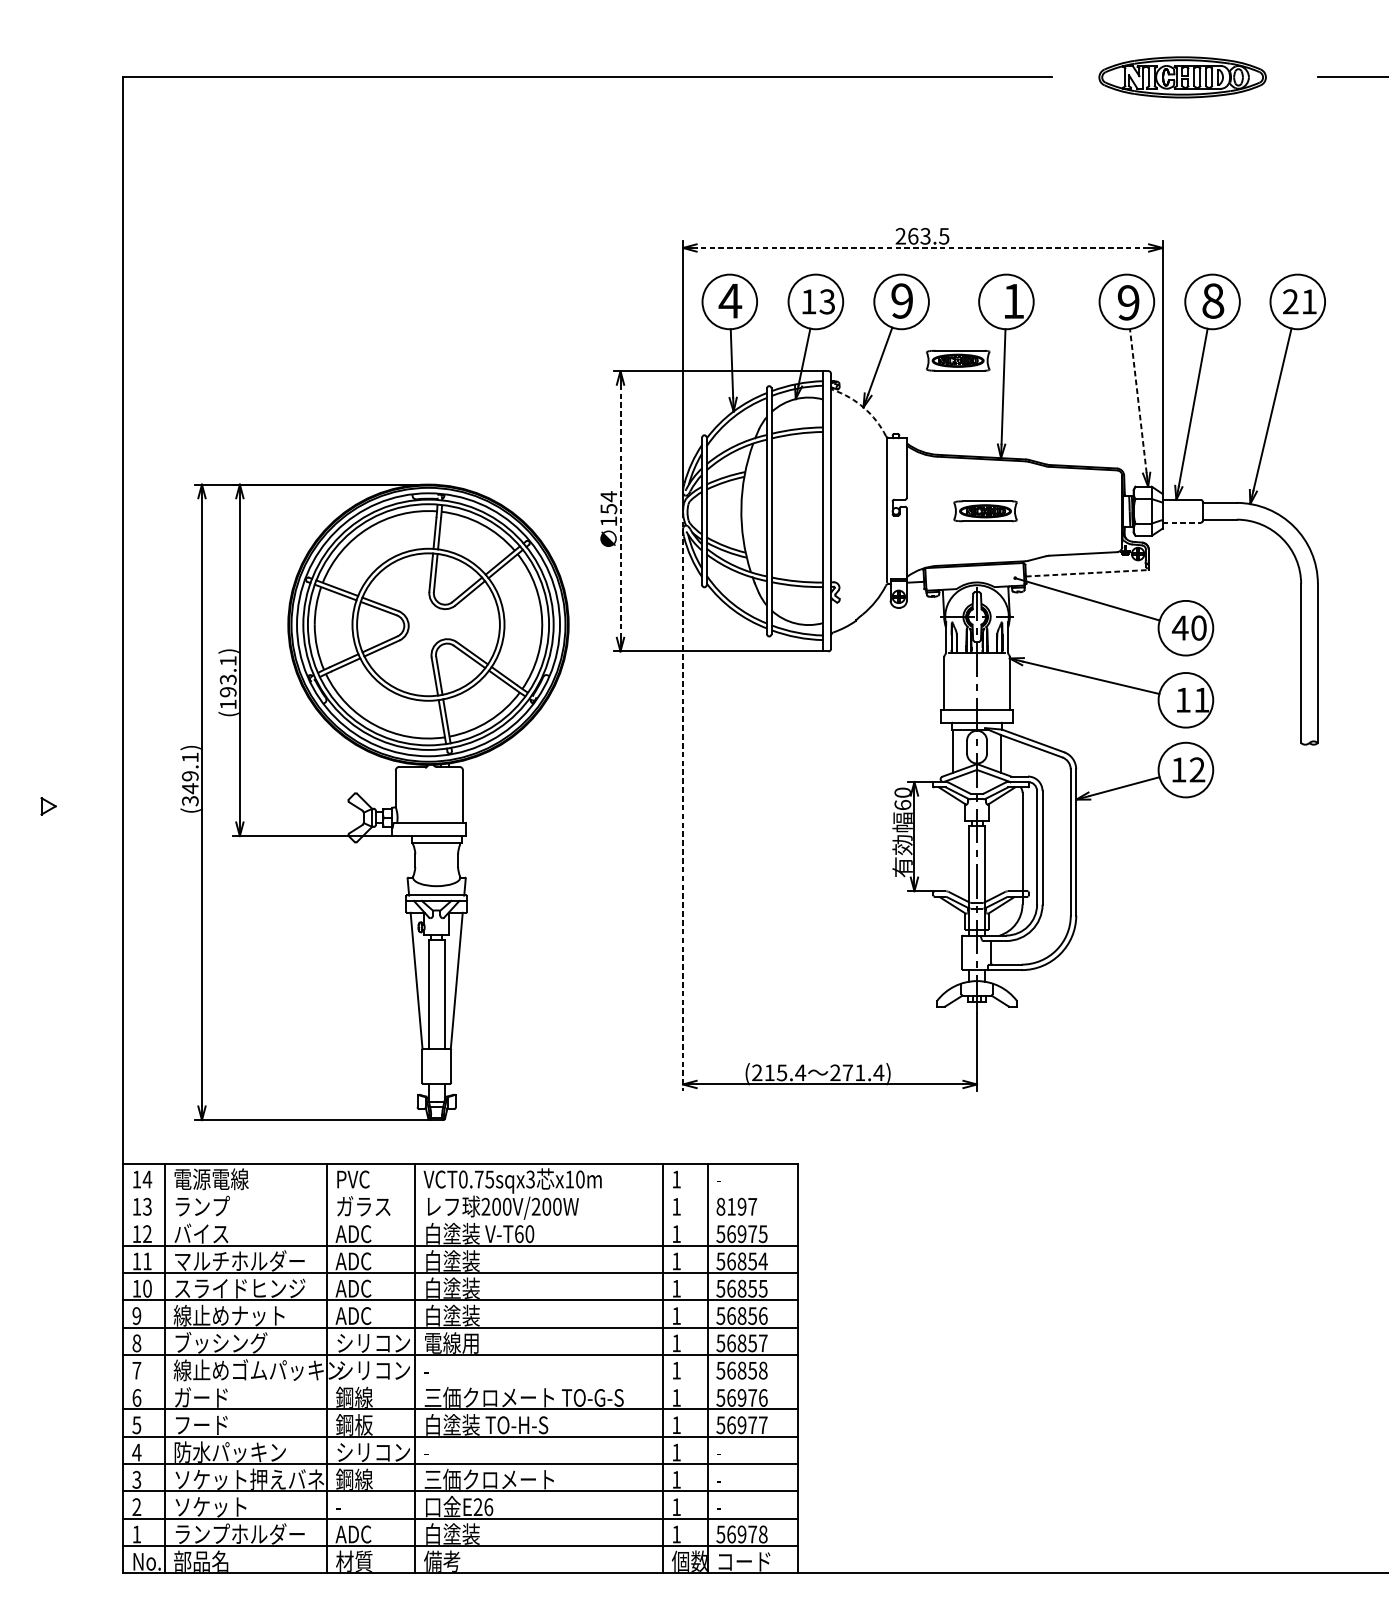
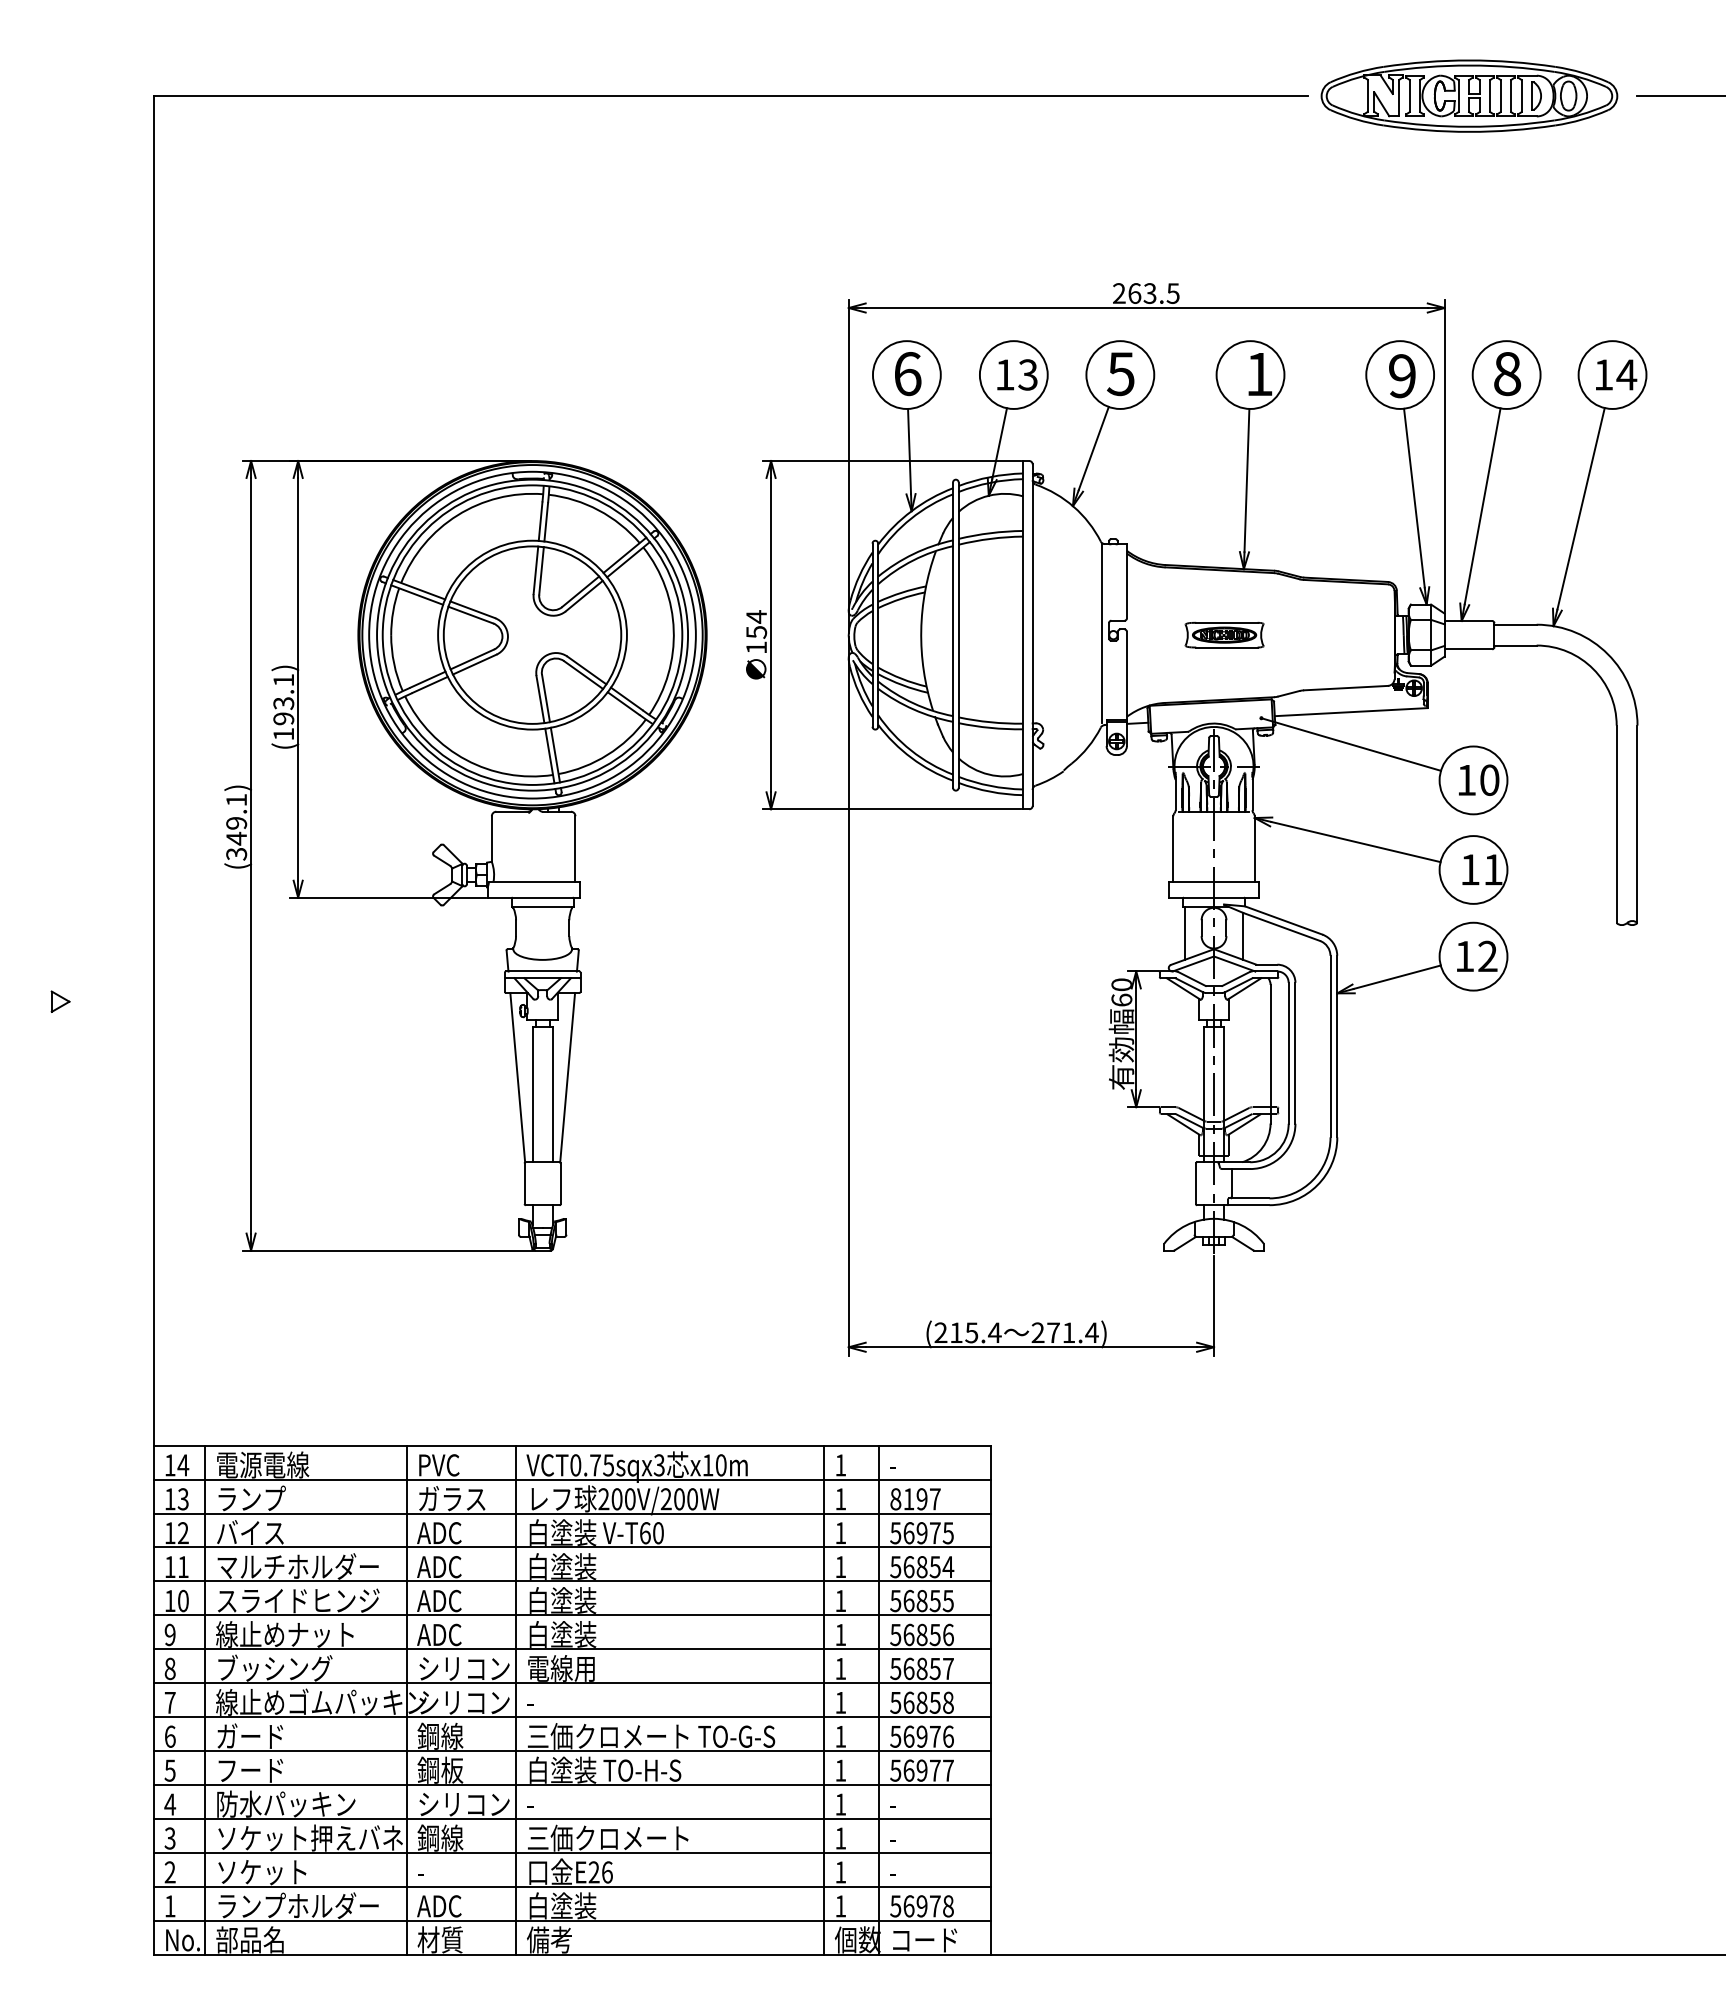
part: (1182, 76) -> (1469, 95), size x1.43
line: (922, 248) -> (1146, 308), dashed -> solid
text: (730, 301) -> (907, 374), 4 -> 6
text: (901, 301) -> (1120, 374), 9 -> 5
text: (1300, 301) -> (1615, 374), 21 -> 14
part: (958, 360) -> (1190, 447), removed
line: (1138, 400) -> (1414, 497), dashed -> solid
arc: (863, 407) -> (1073, 506), dashed -> solid
line: (620, 511) -> (771, 635), dashed -> solid
line: (1181, 522) -> (1468, 649), dashed -> solid
line: (1087, 573) -> (1351, 712), dashed -> solid
text: (1180, 628) -> (1466, 780), 40 -> 10
part: (374, 802) -> (465, 855), moved
line: (682, 802) -> (848, 996), dashed -> solid
line: (460, 1190) -> (572, 1479), added
line: (460, 1218) -> (572, 1513), added
line: (460, 1382) -> (572, 1717), added

